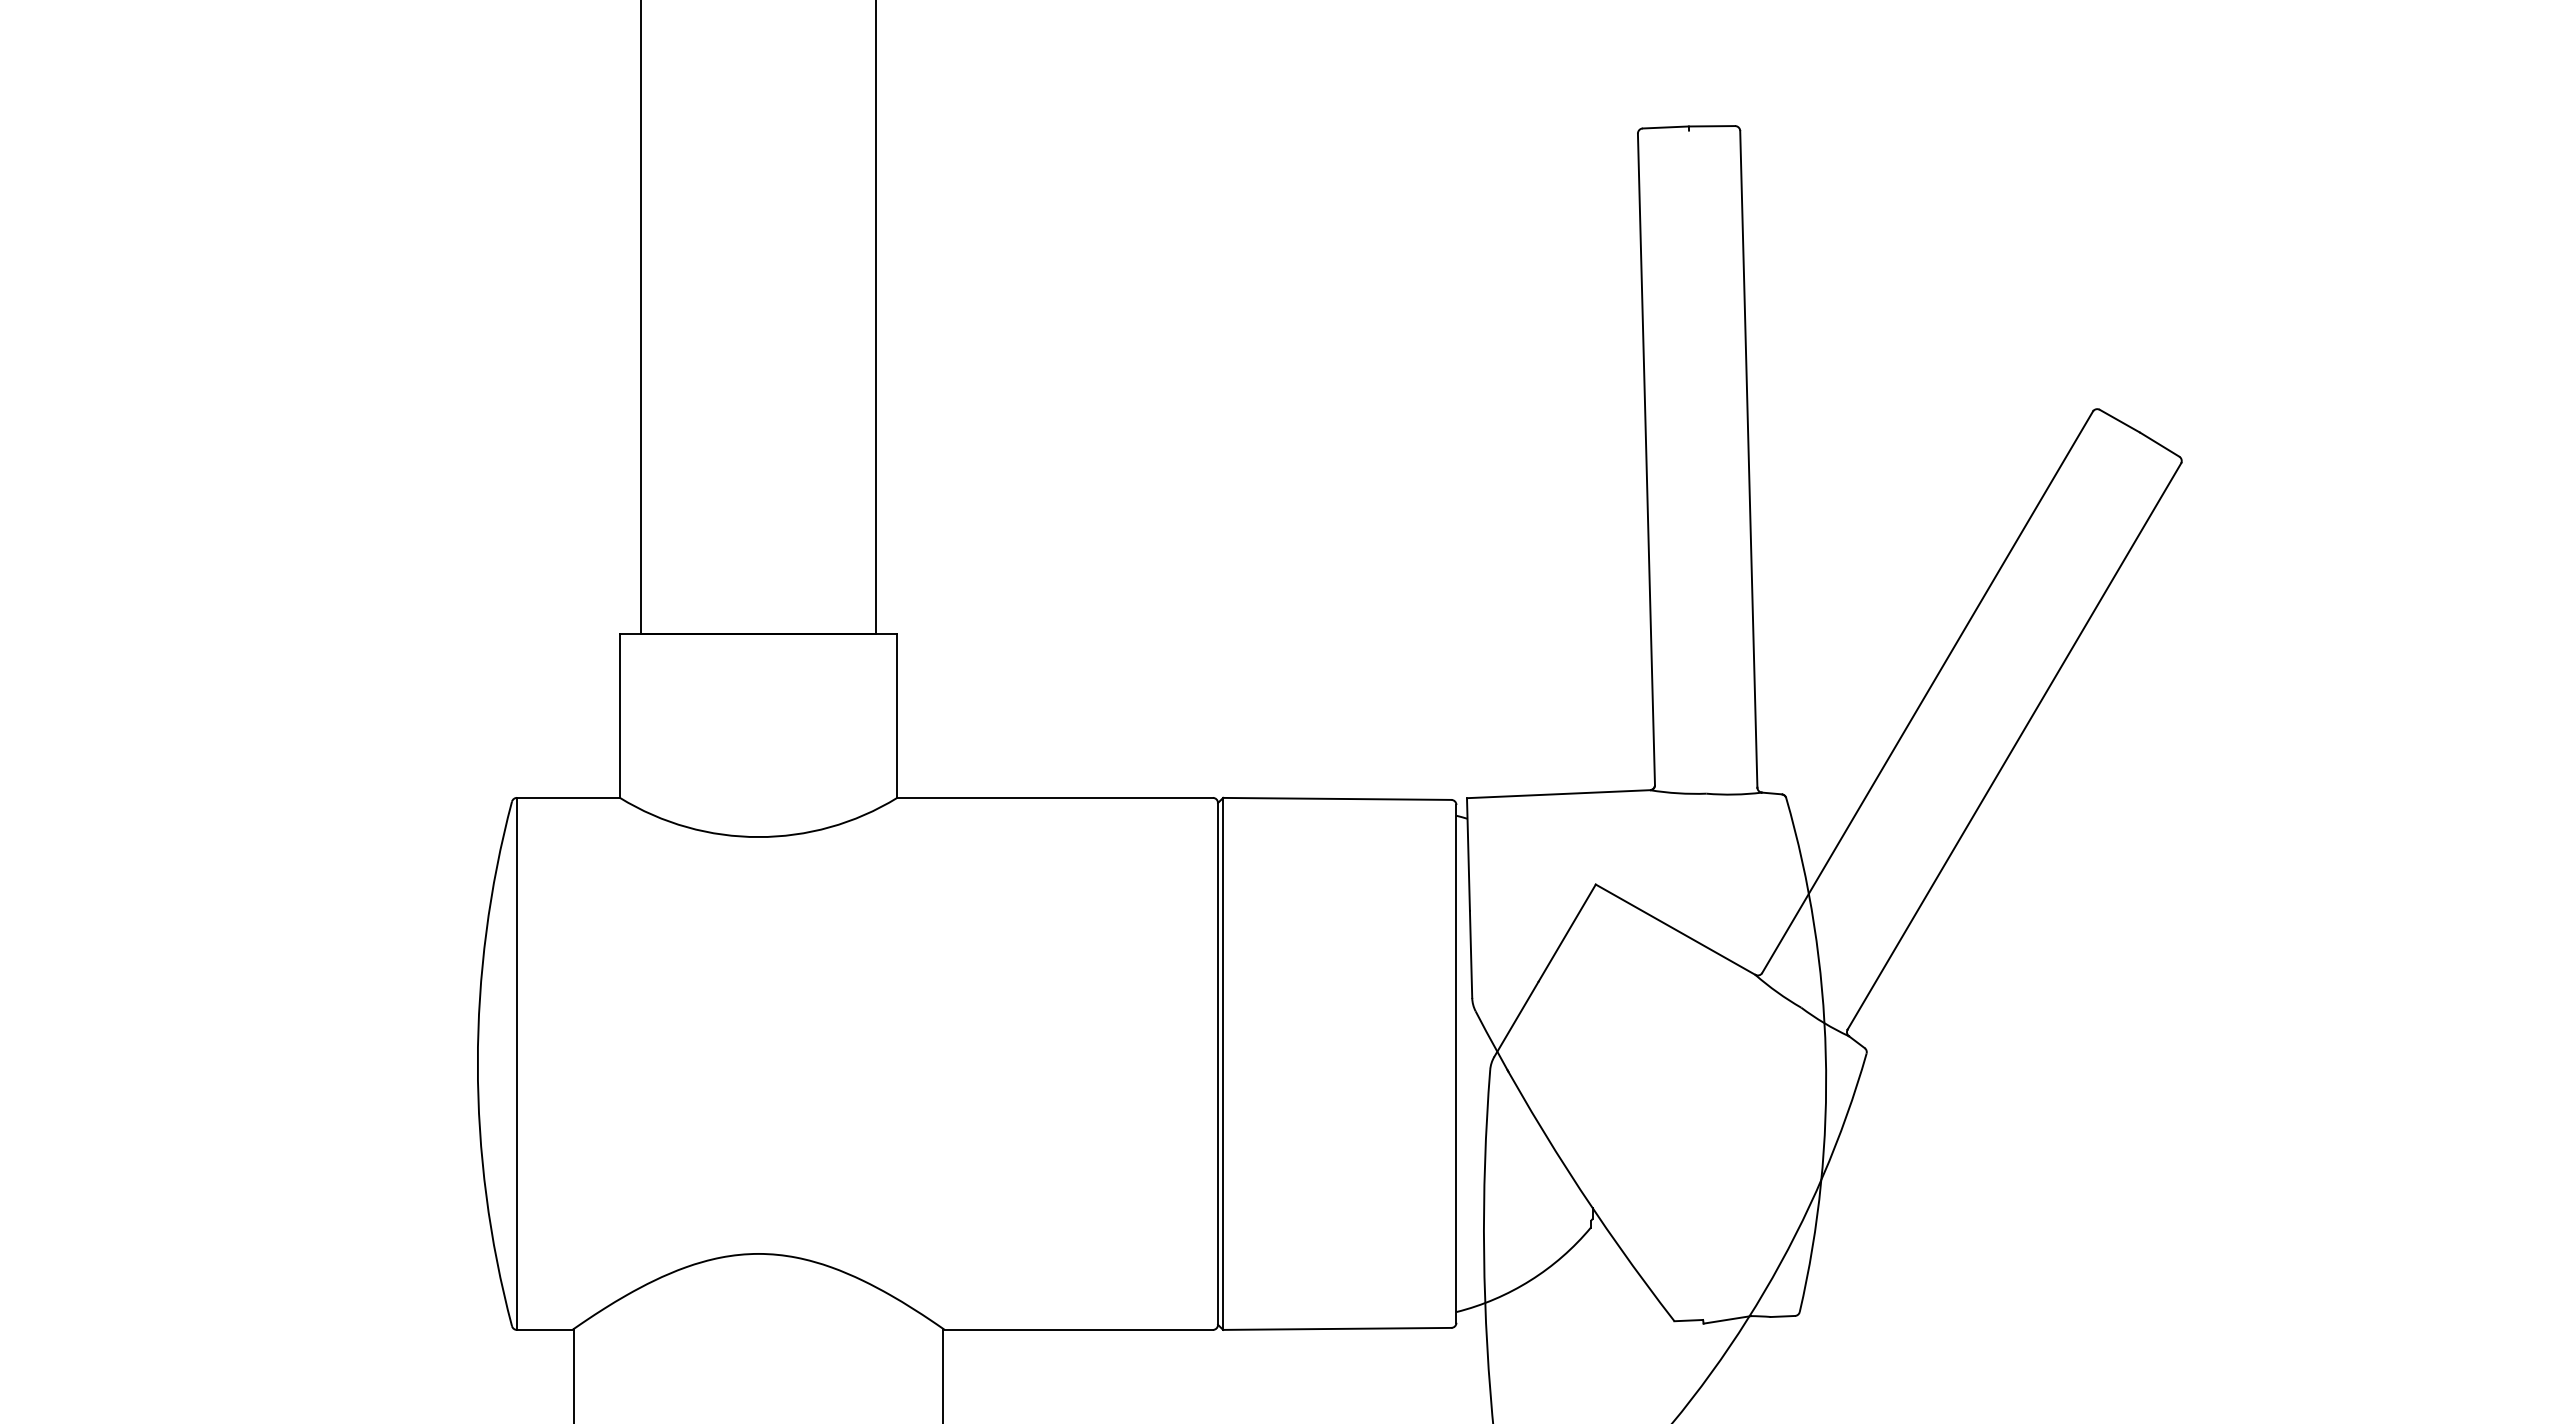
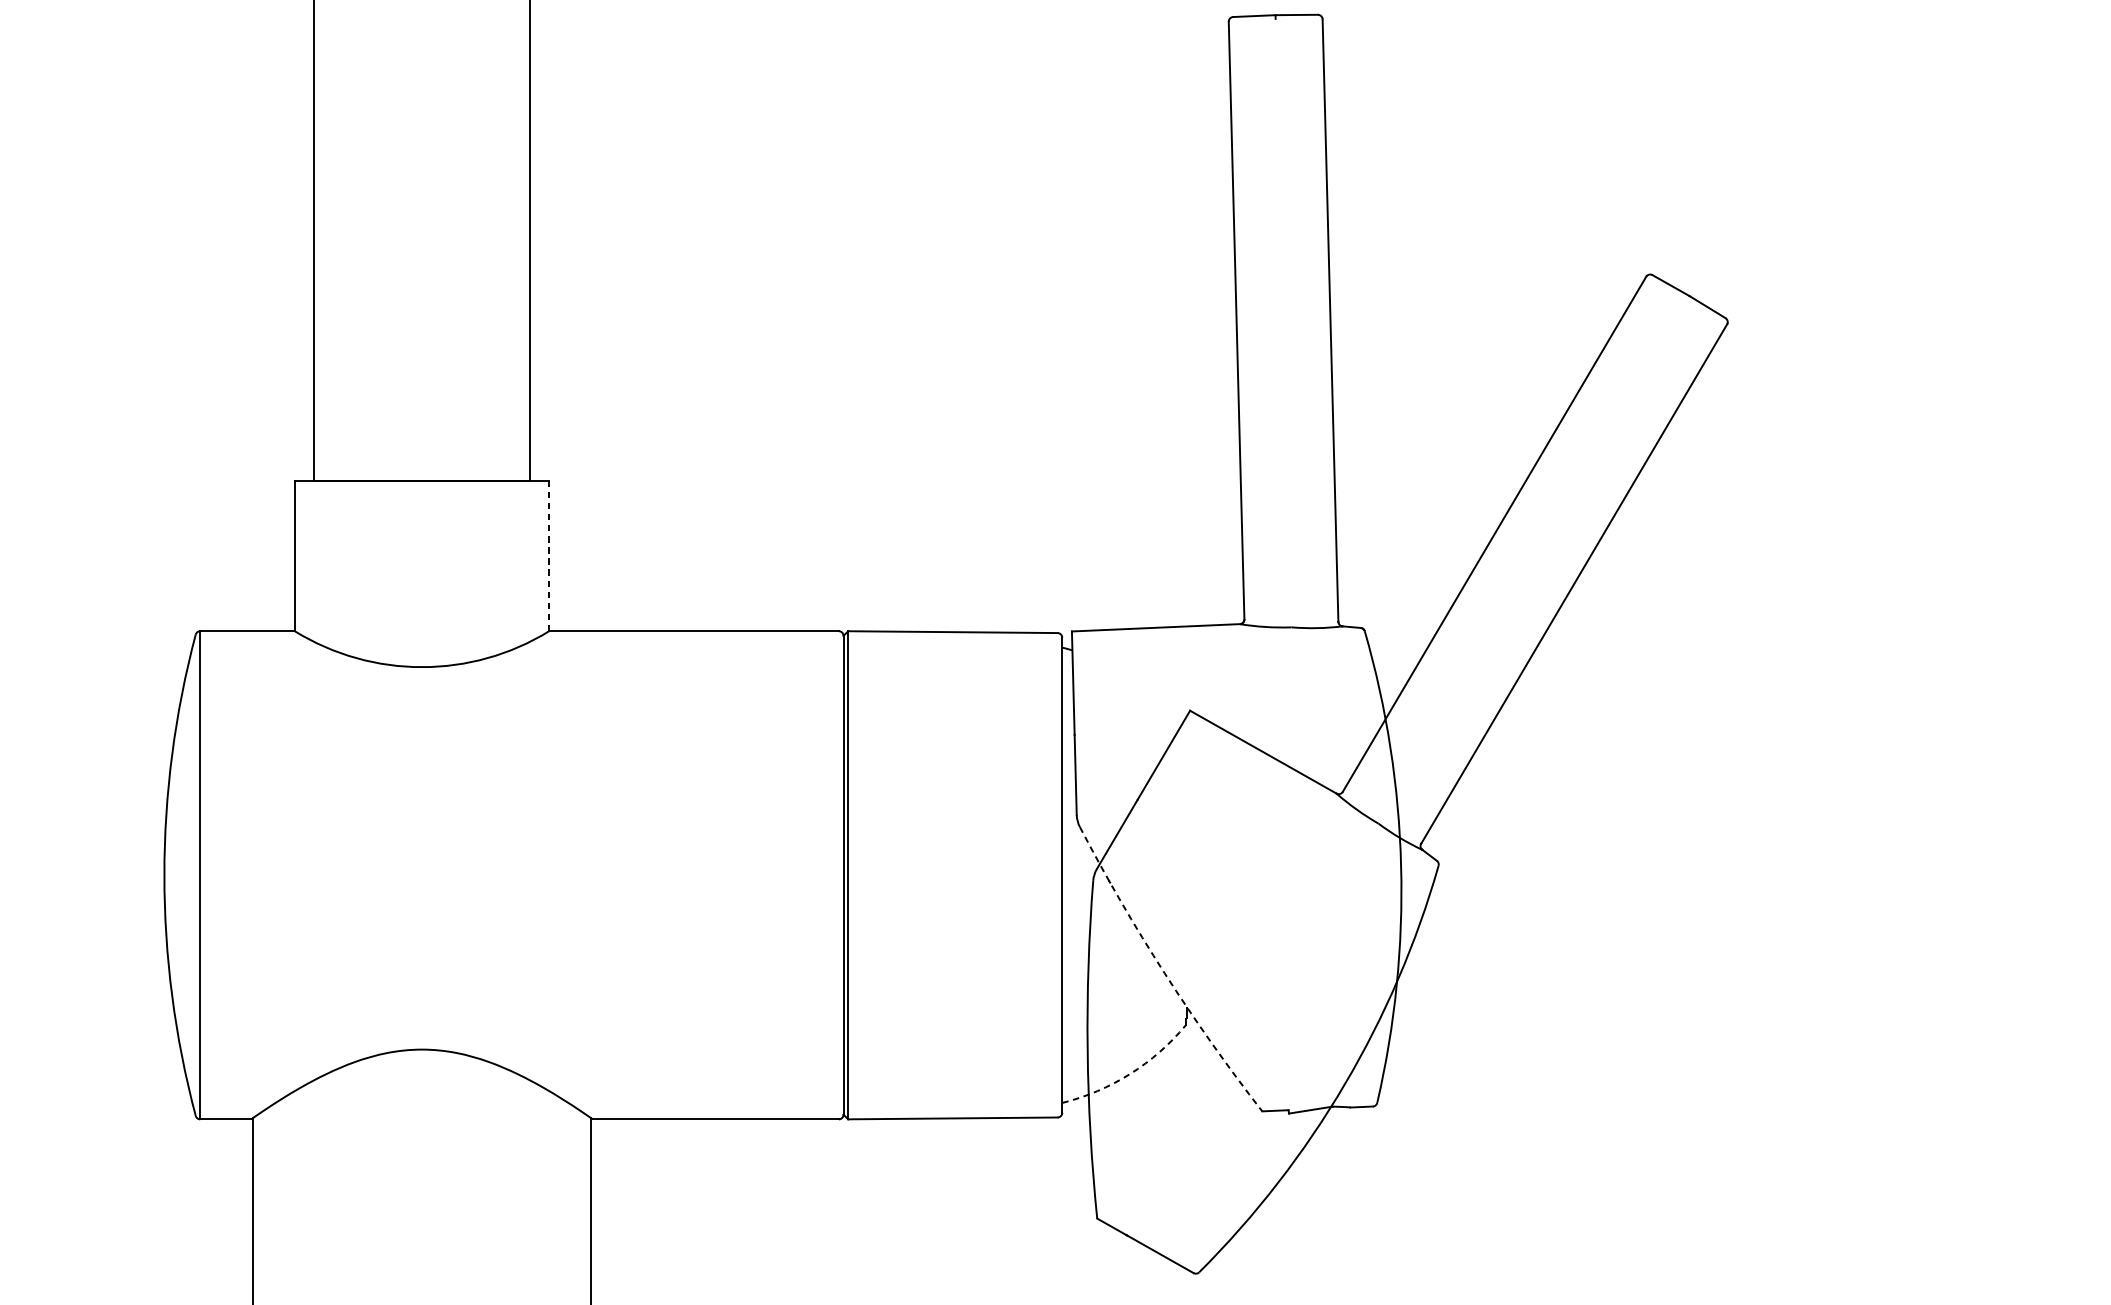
line: (896, 716) -> (548, 556), solid -> dashed
arc: (1568, 1170) -> (1165, 973), solid -> dashed
arc: (1530, 1280) -> (1130, 1073), solid -> dashed

